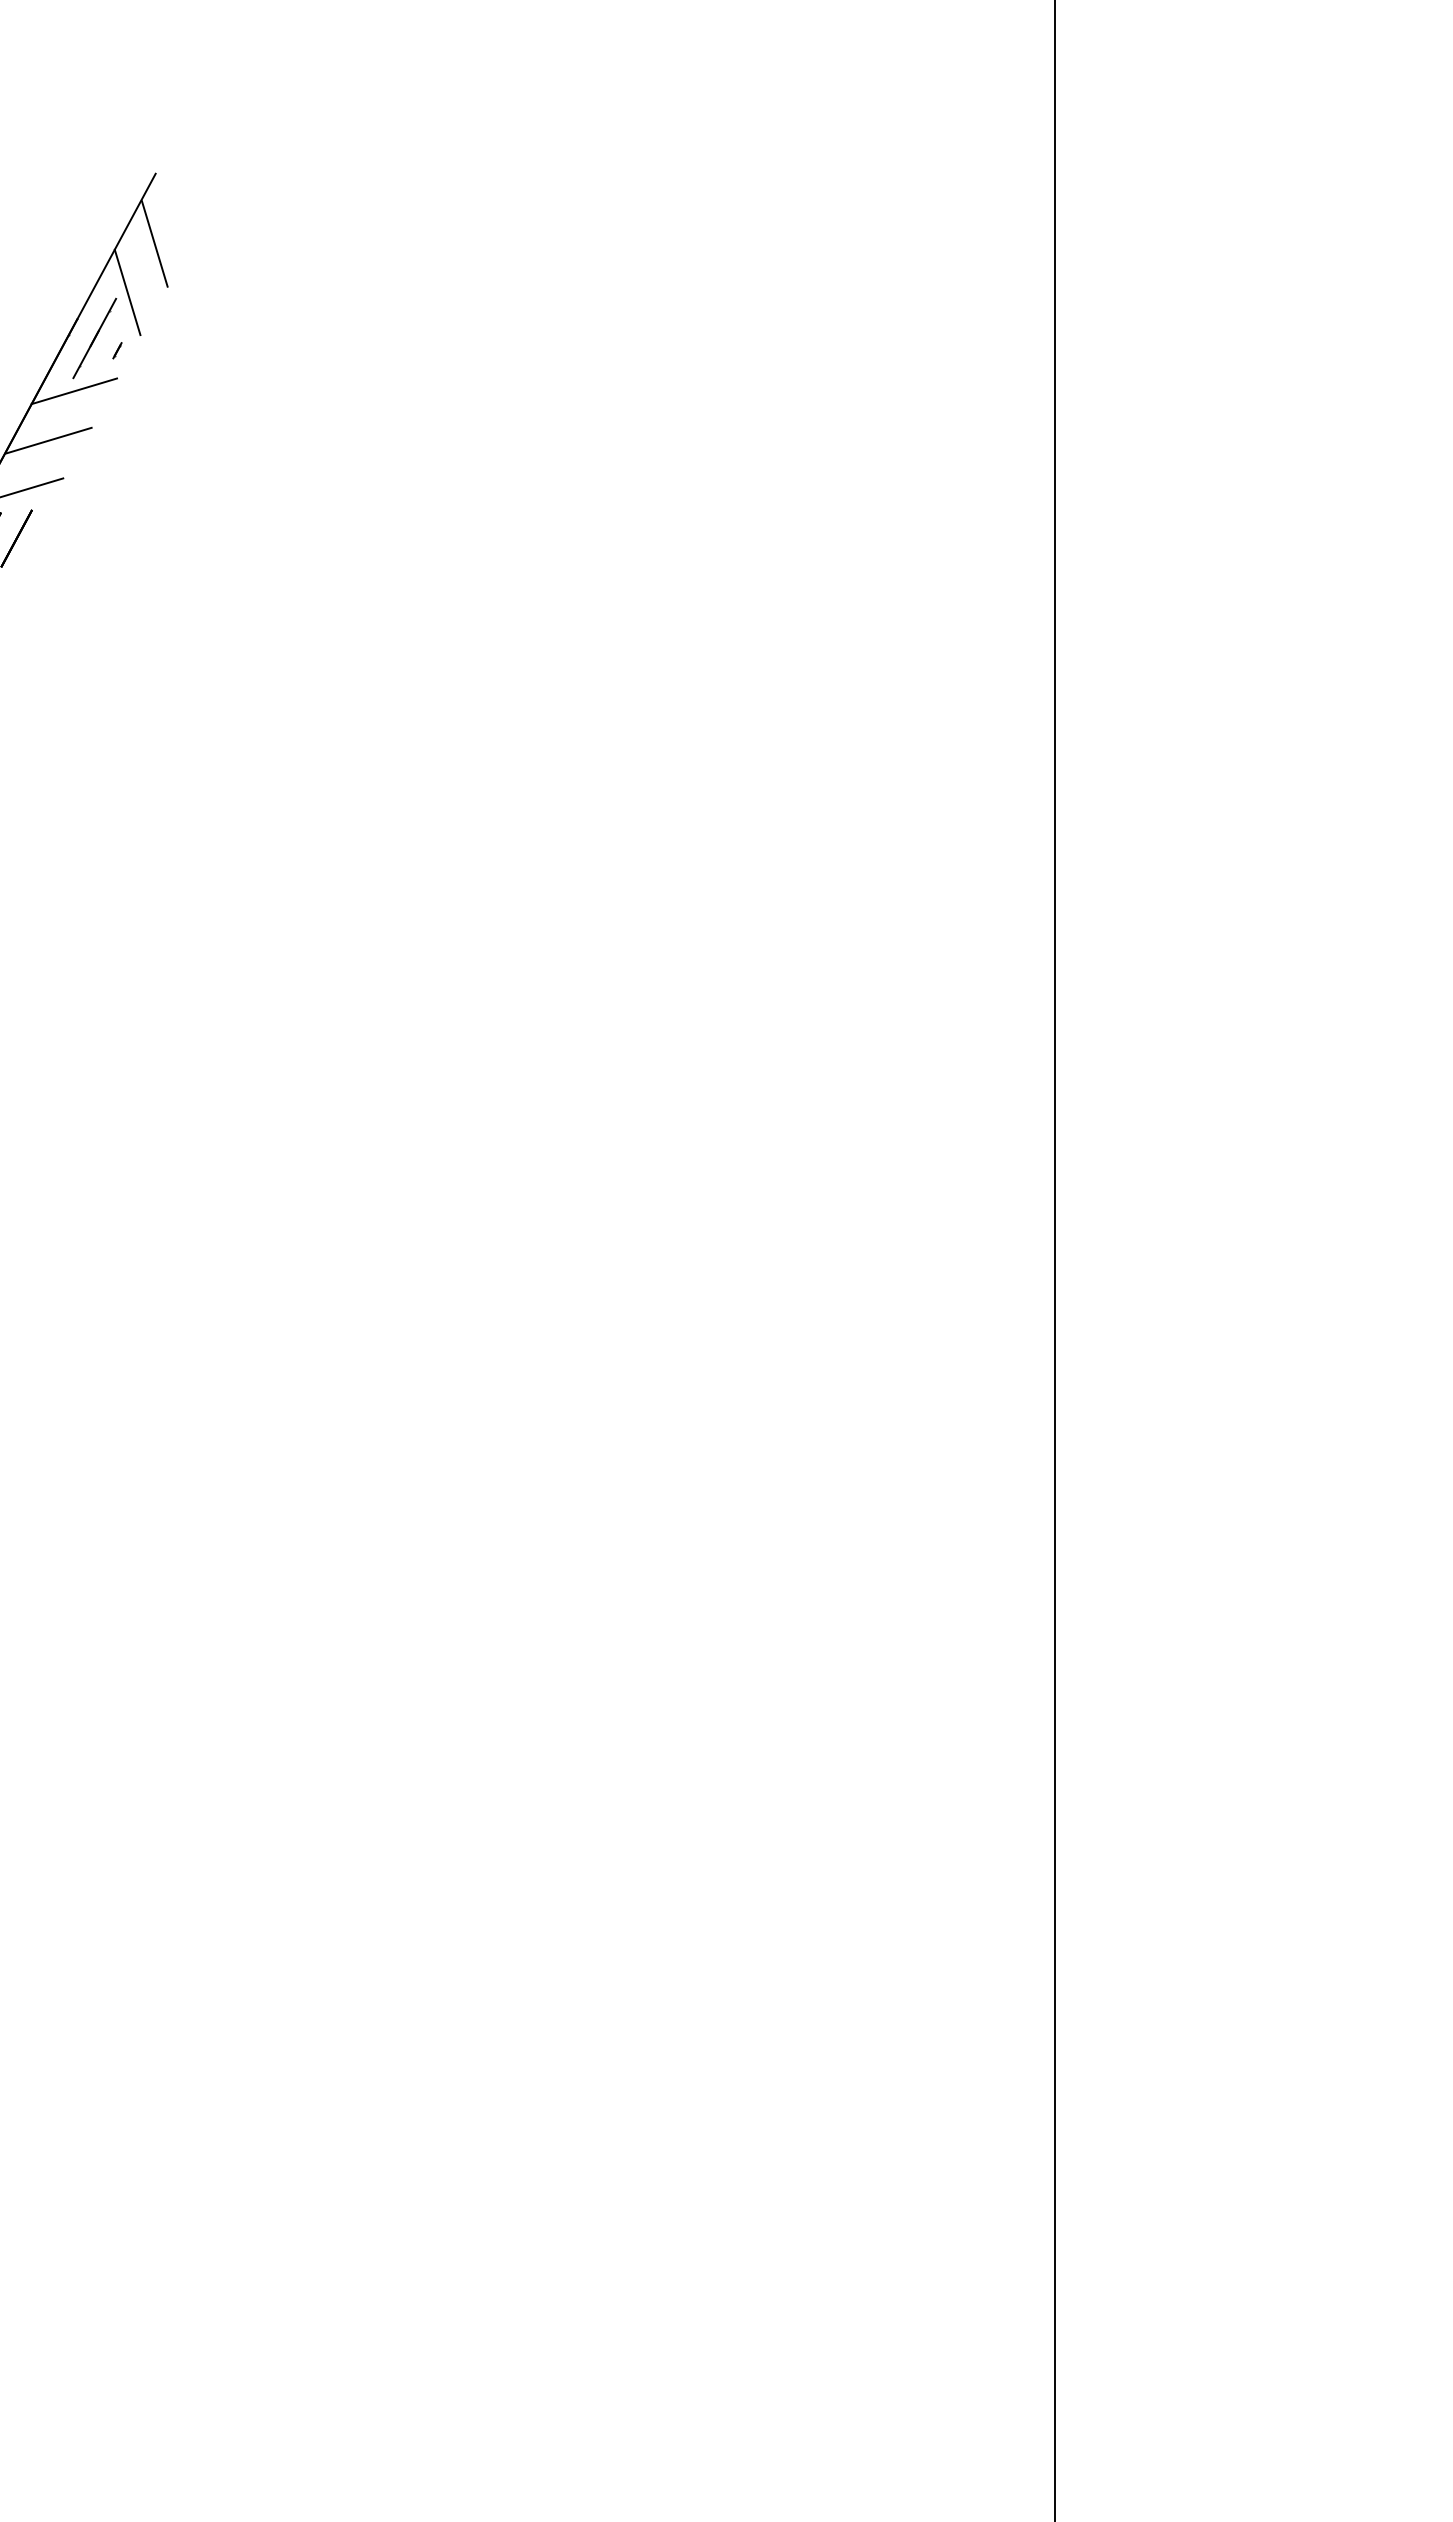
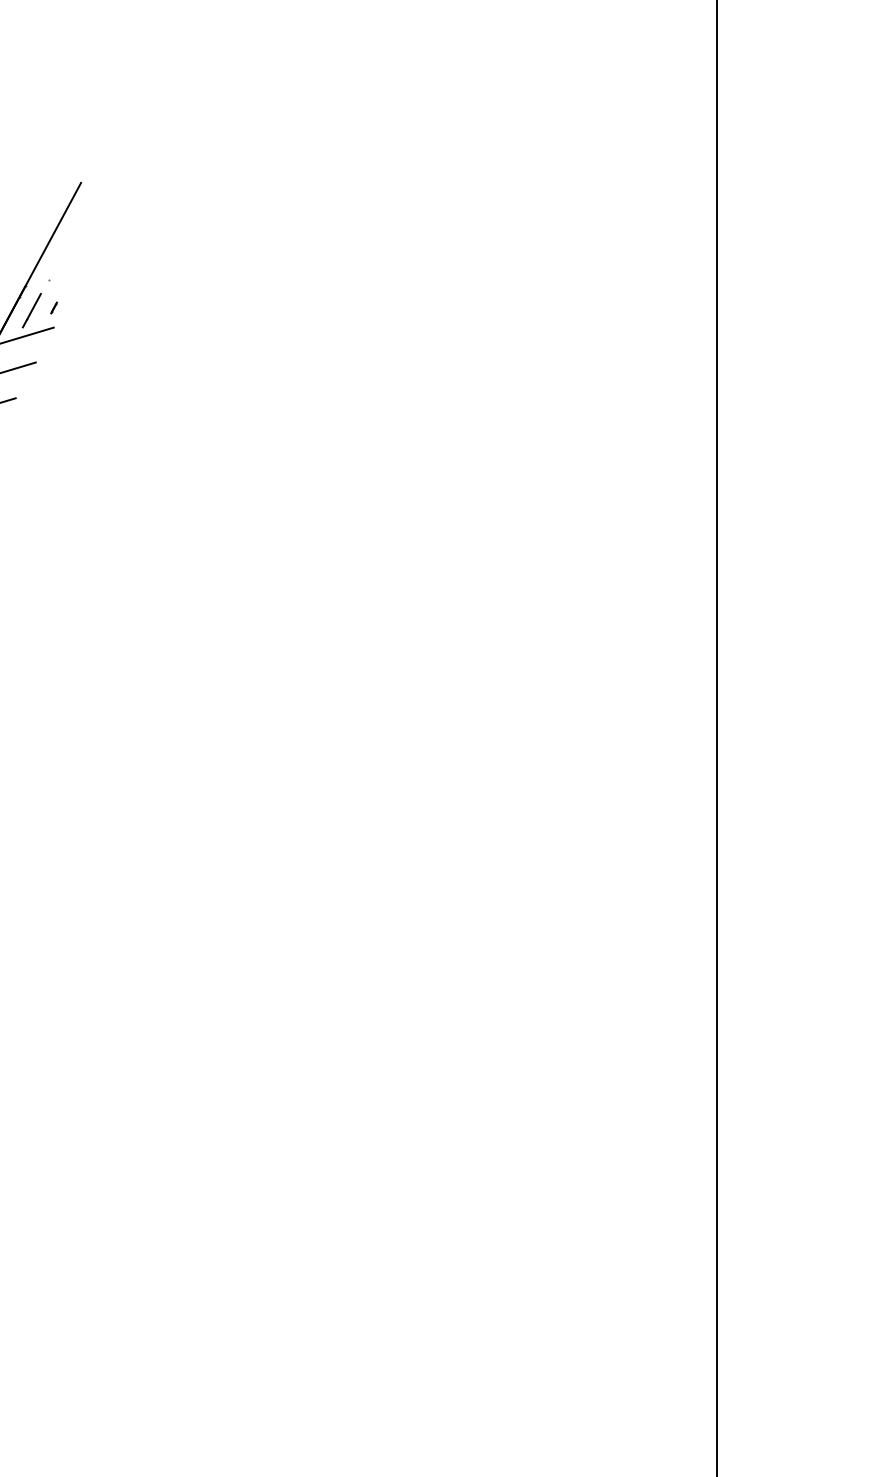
line: (154, 243) -> (80, 232), removed
line: (127, 292) -> (61, 266), removed
line: (103, 322) -> (44, 288), removed

